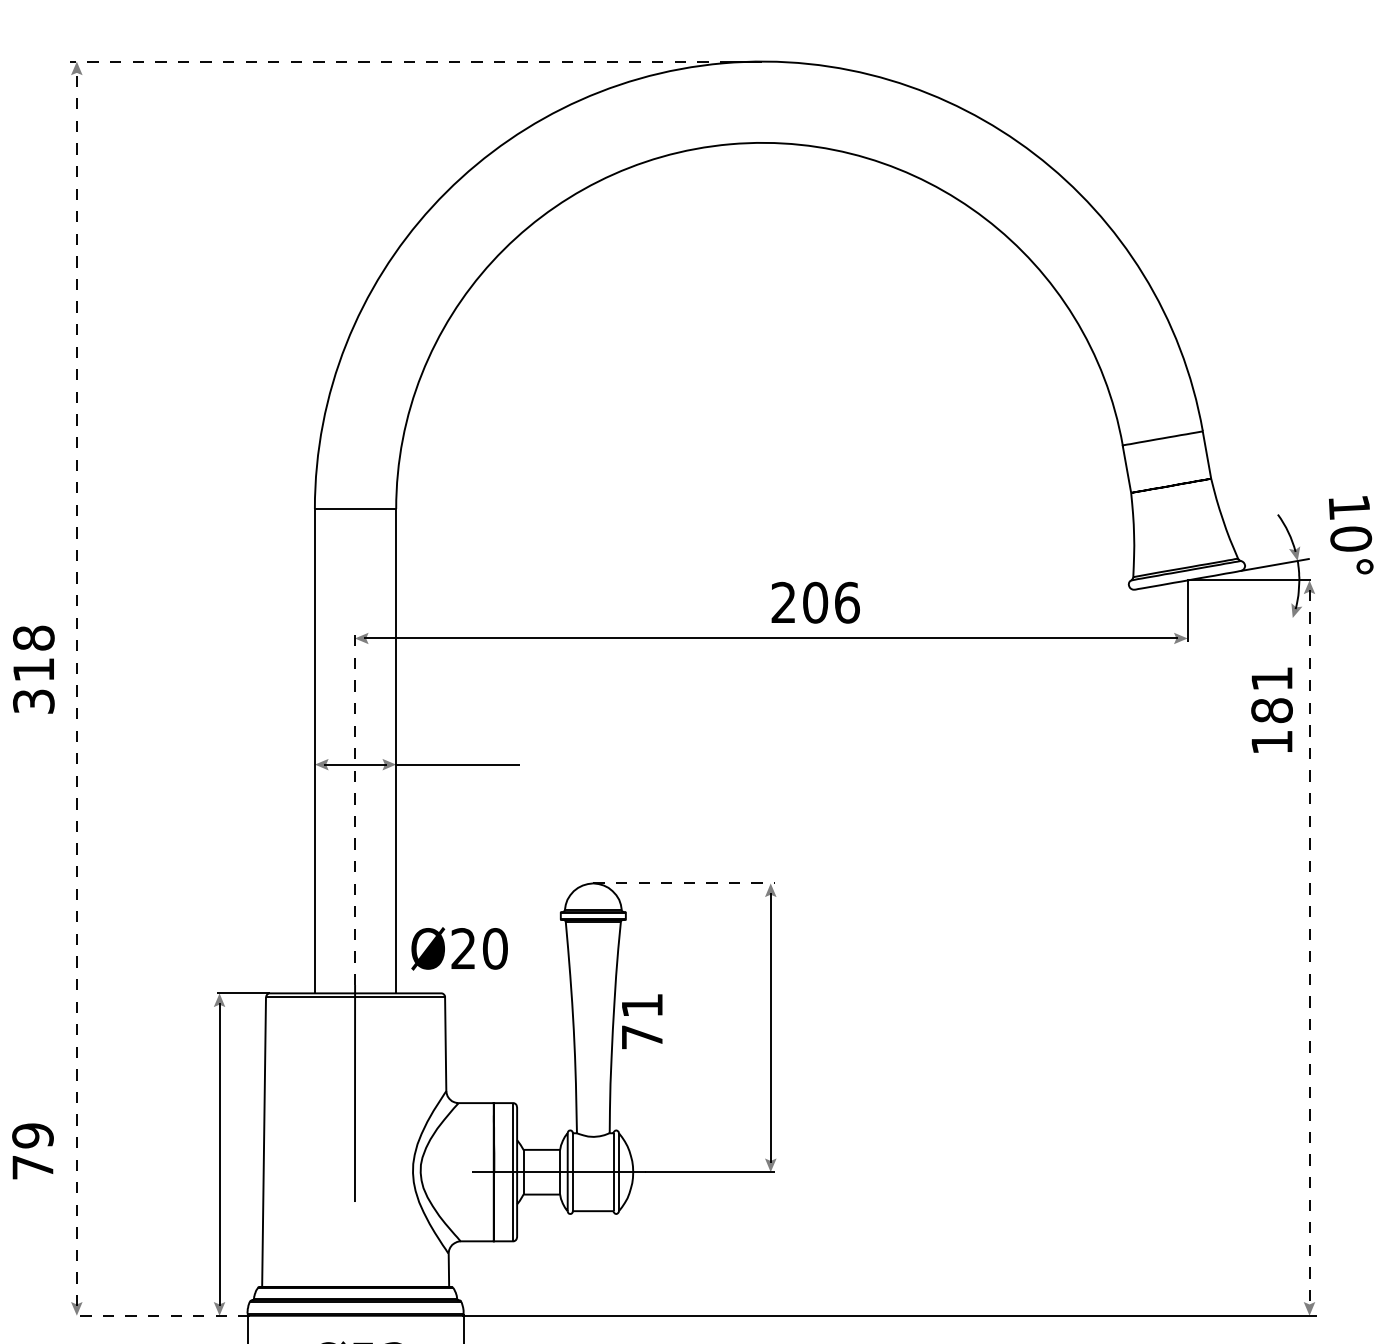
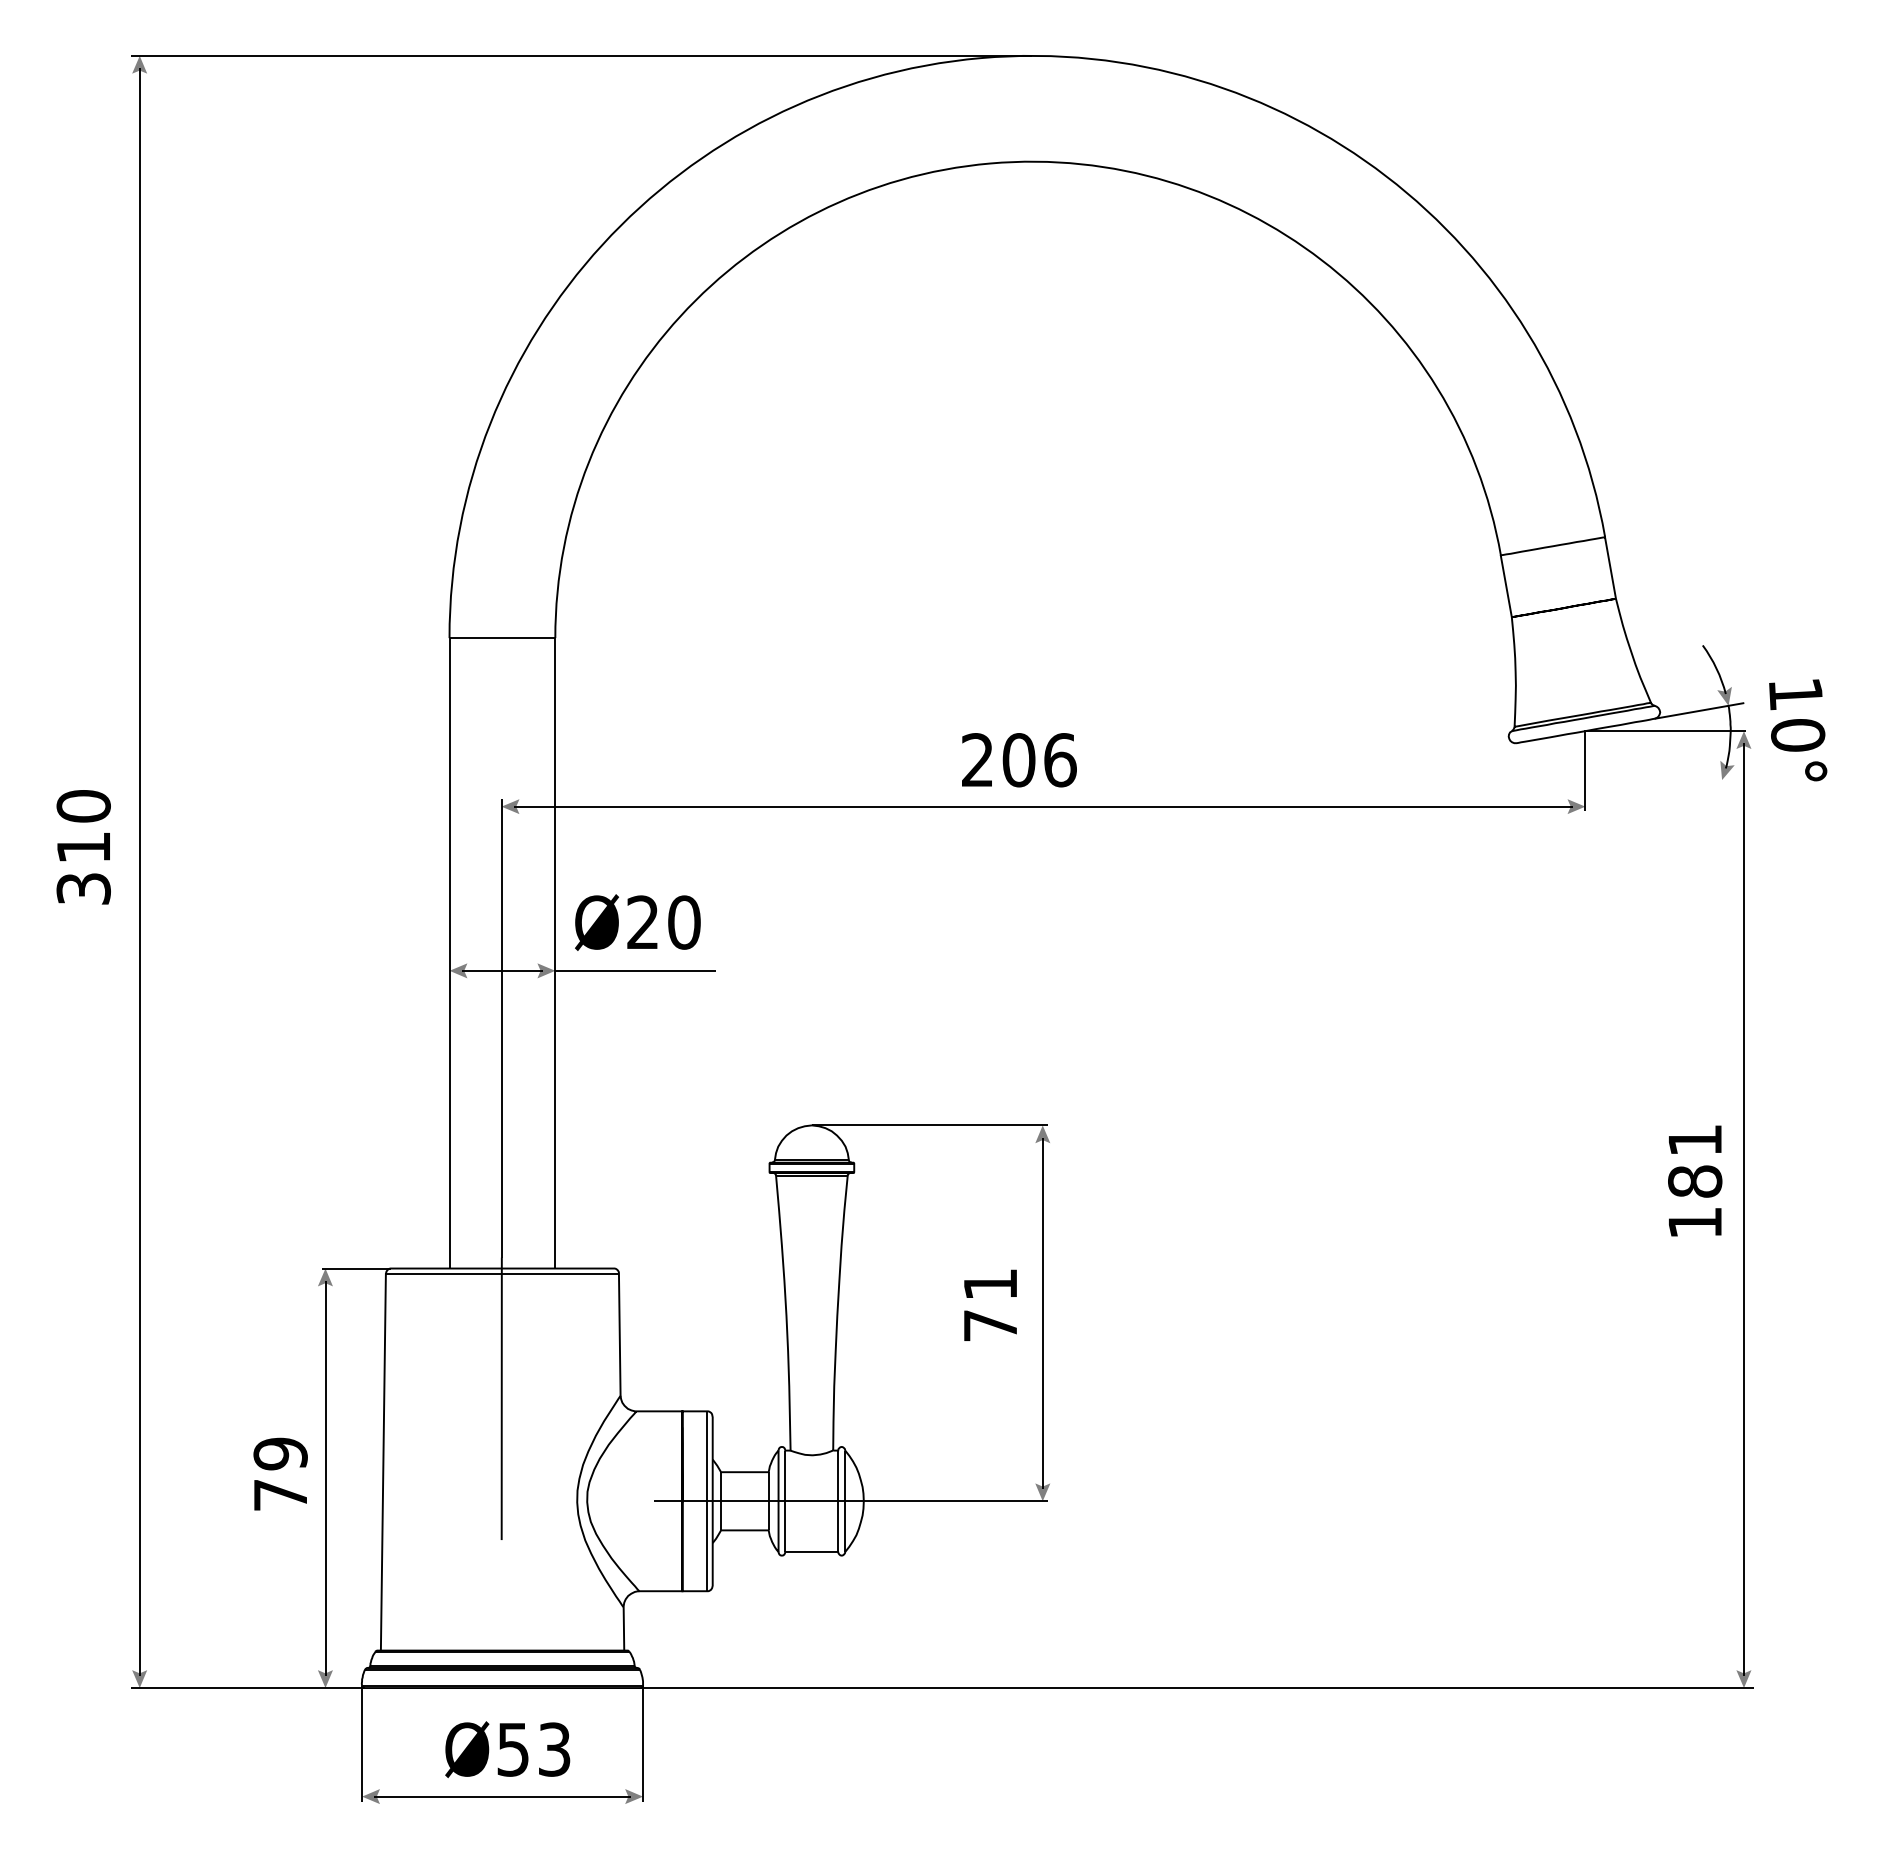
line: (400, 61) -> (560, 55), dashed -> solid
text: (1351, 535) -> (1798, 730), moved
text: (815, 603) -> (1019, 760), moved
text: (33, 638) -> (83, 806), 318 -> 310
line: (76, 688) -> (139, 871), dashed -> solid
text: (1272, 709) -> (1695, 1180), moved
line: (354, 808) -> (501, 1028), dashed -> solid
line: (684, 883) -> (930, 1125), dashed -> solid
text: (459, 948) -> (637, 922), moved
line: (1309, 948) -> (1743, 1210), dashed -> solid
text: (642, 1021) -> (990, 1304), moved
text: (32, 1150) -> (280, 1473), moved
line: (159, 1316) -> (247, 1688), dashed -> solid

